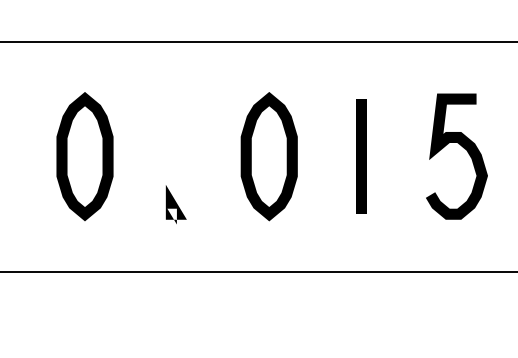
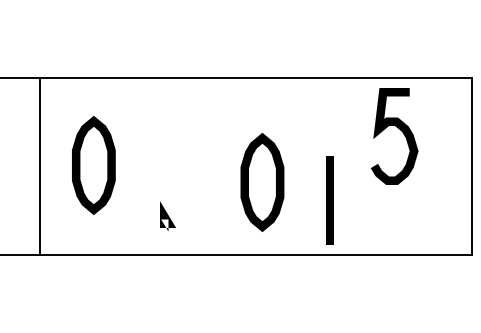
curve: (464, 148) -> (400, 130), moved
part: (84, 156) -> (93, 165), moved
part: (269, 156) -> (262, 182), moved
line: (360, 156) -> (329, 200), moved
part: (175, 204) -> (167, 216), moved

